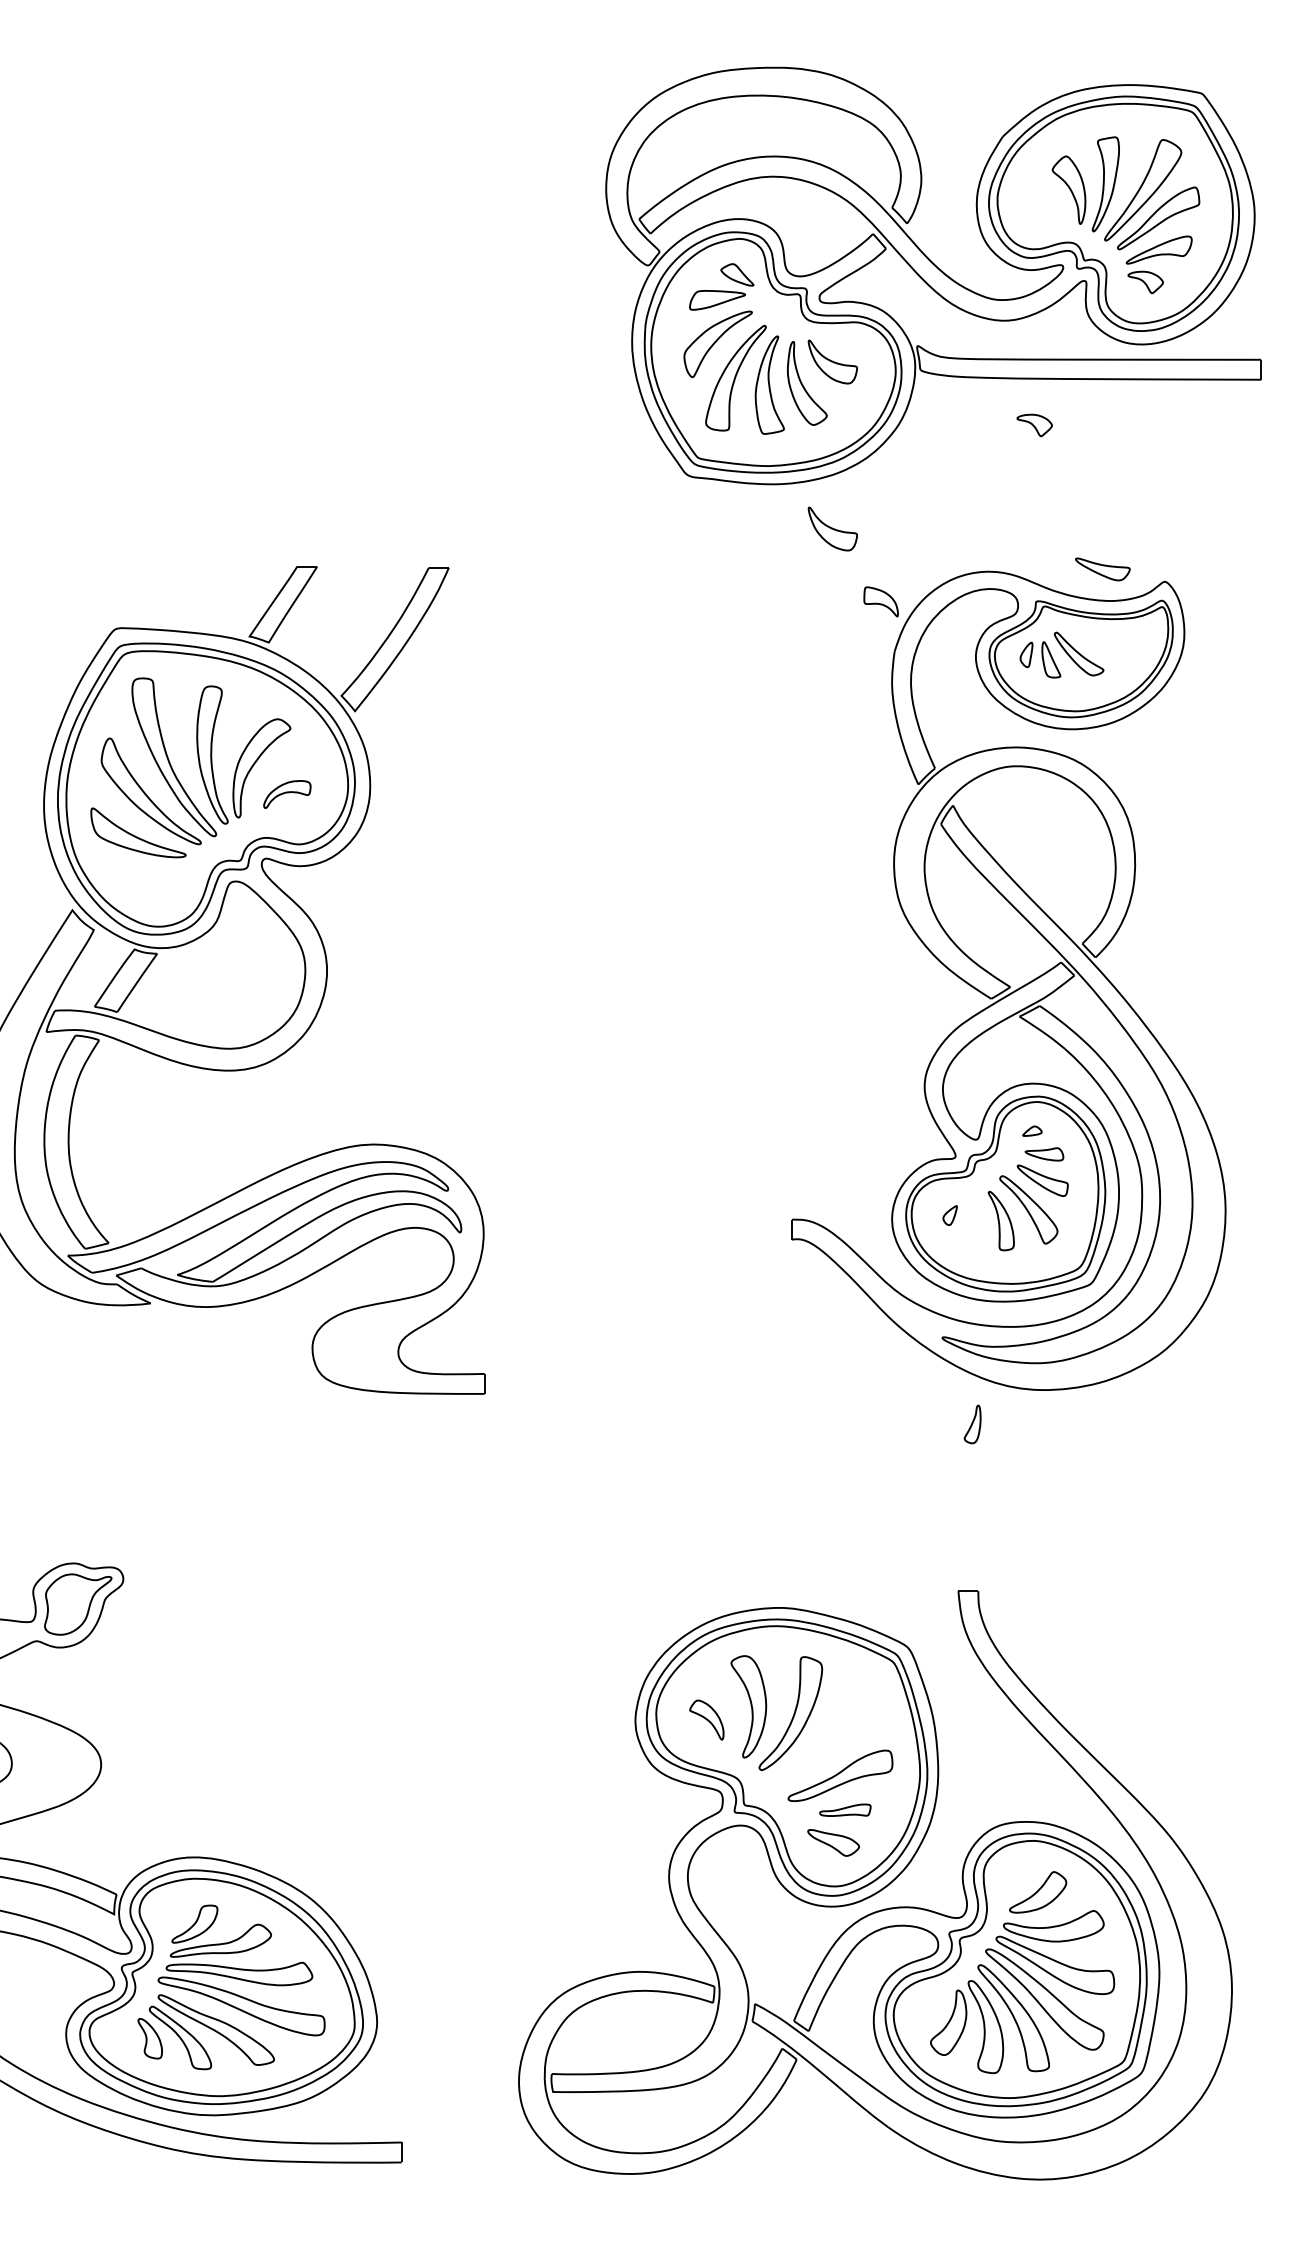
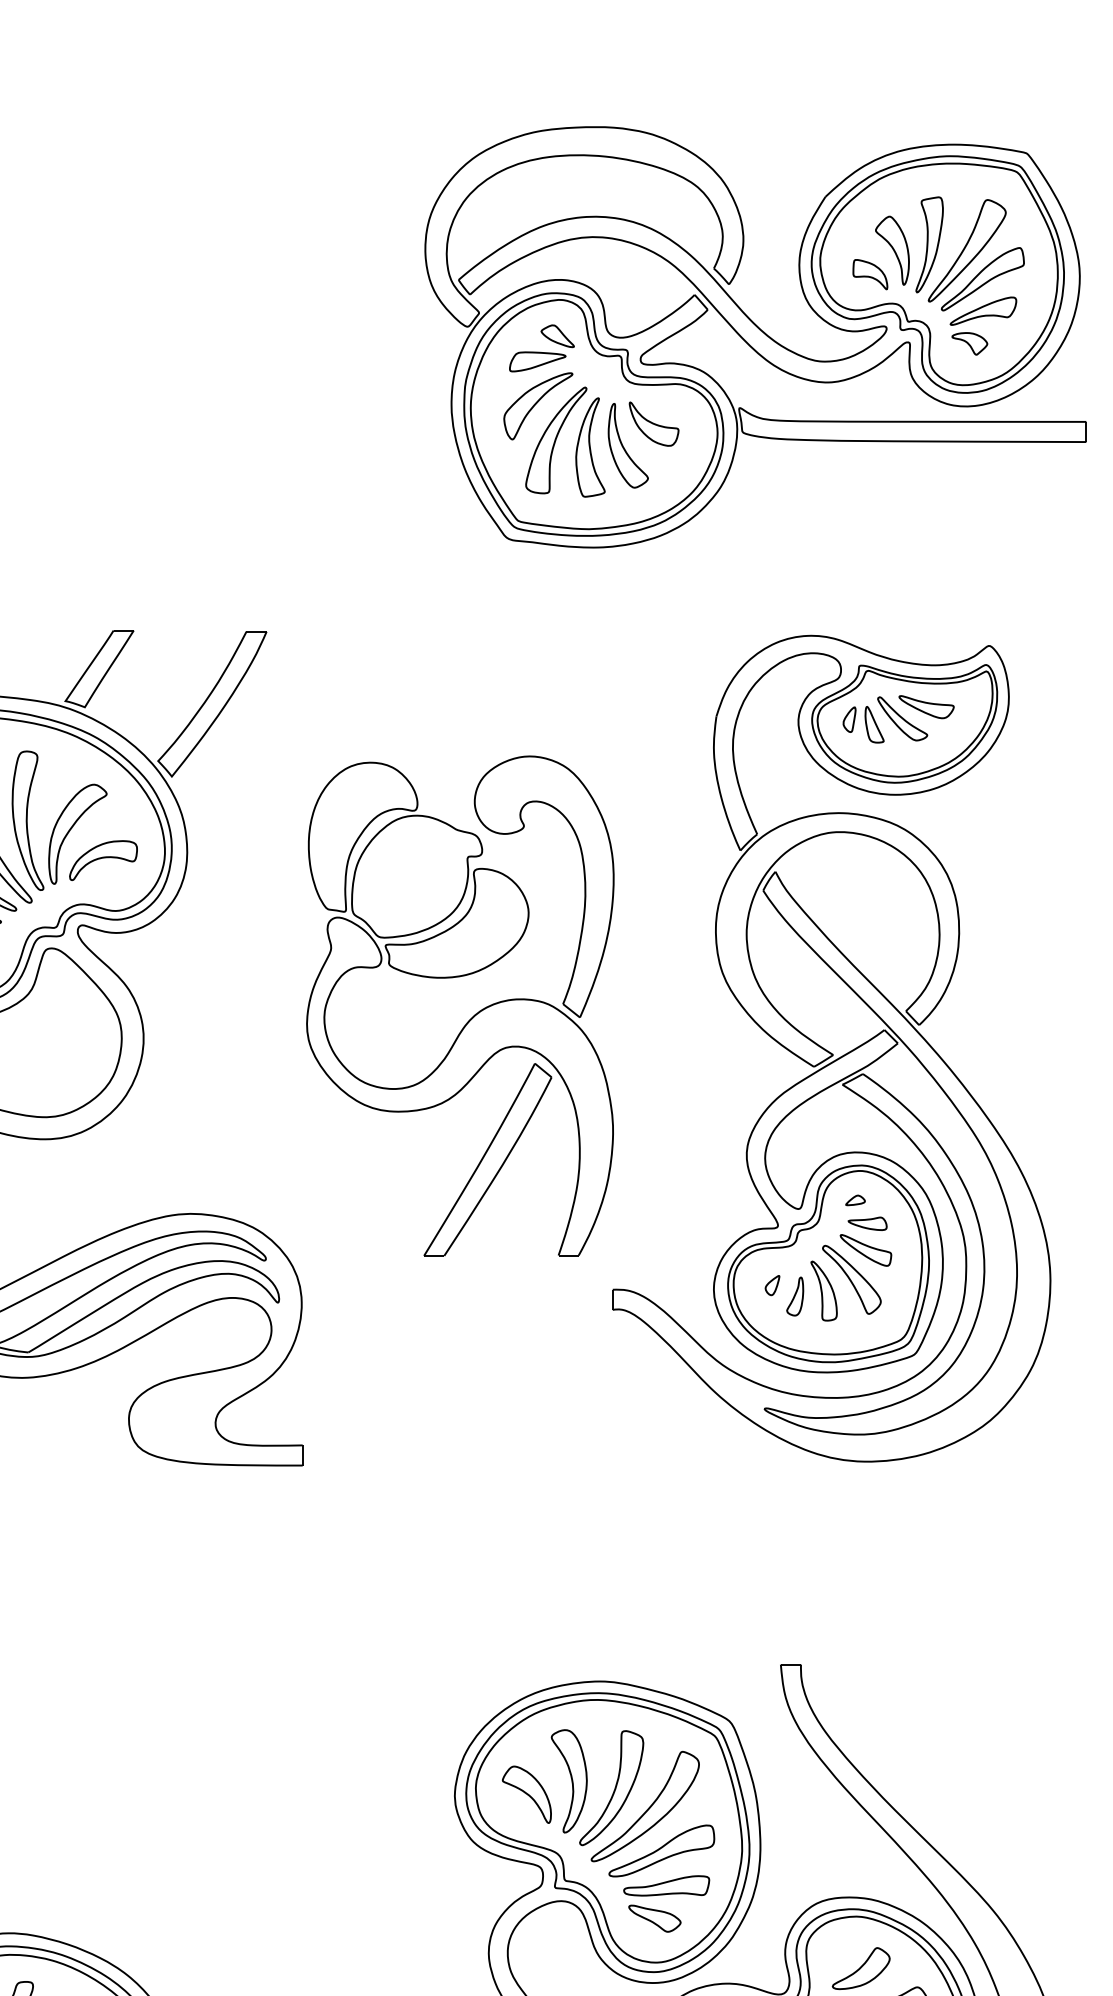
part: (1034, 425) -> (857, 488), removed
part: (832, 528) -> (653, 592), removed
part: (1102, 569) -> (926, 707), moved
part: (880, 601) -> (869, 274), moved
part: (287, 794) -> (103, 860), size x1.43
part: (652, 949) -> (472, 1017), added
part: (972, 1424) -> (795, 1296), moved
part: (706, 1719) -> (526, 1794), size x1.43
part: (824, 1731) -> (645, 1806), added
part: (845, 1809) -> (666, 1884), size x1.67

